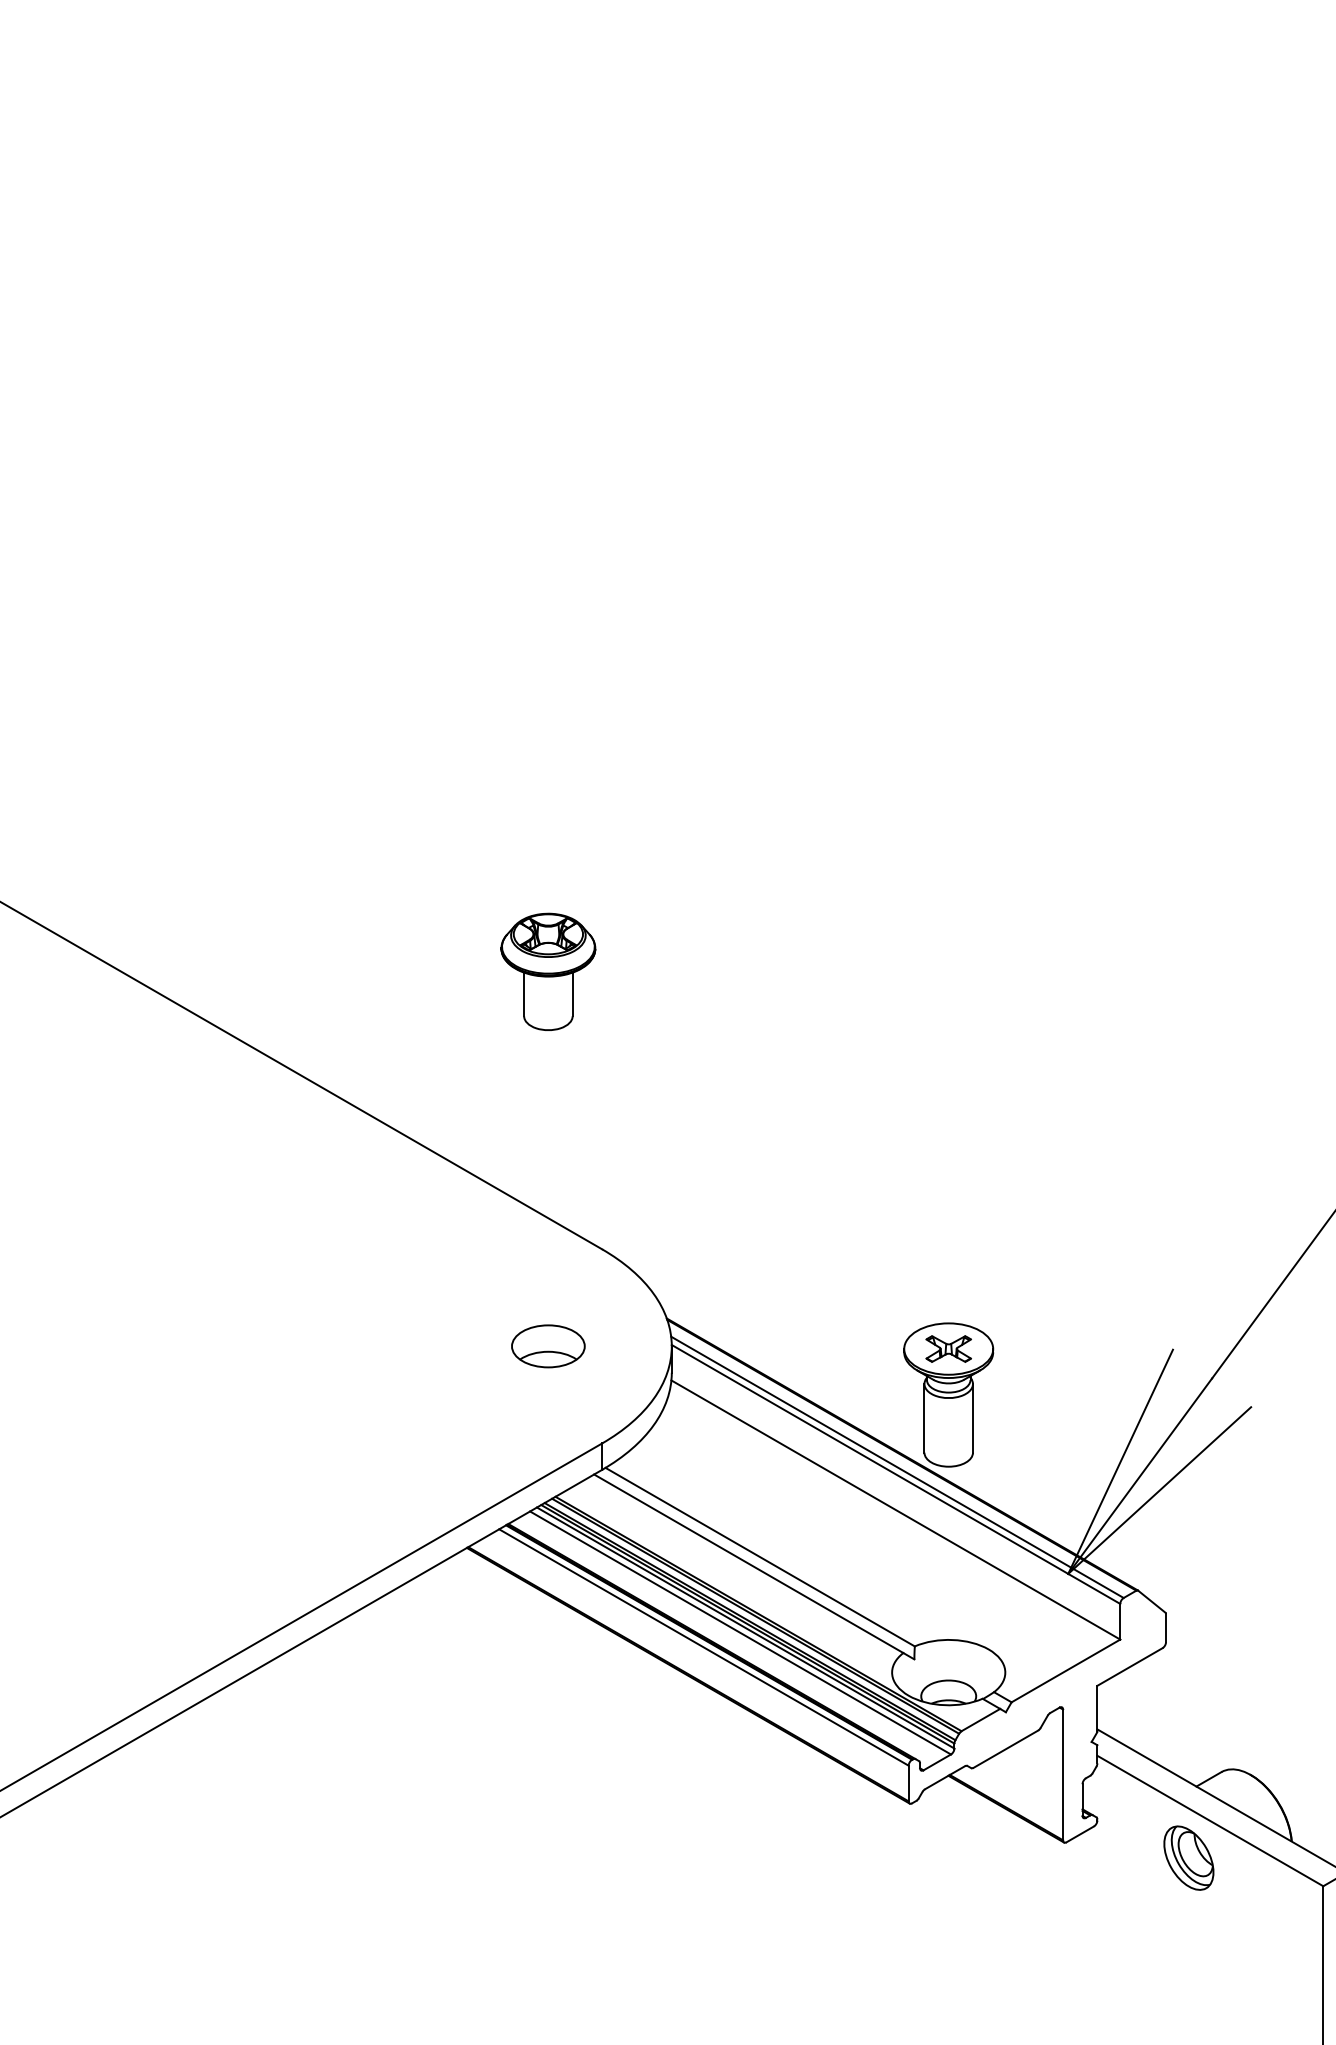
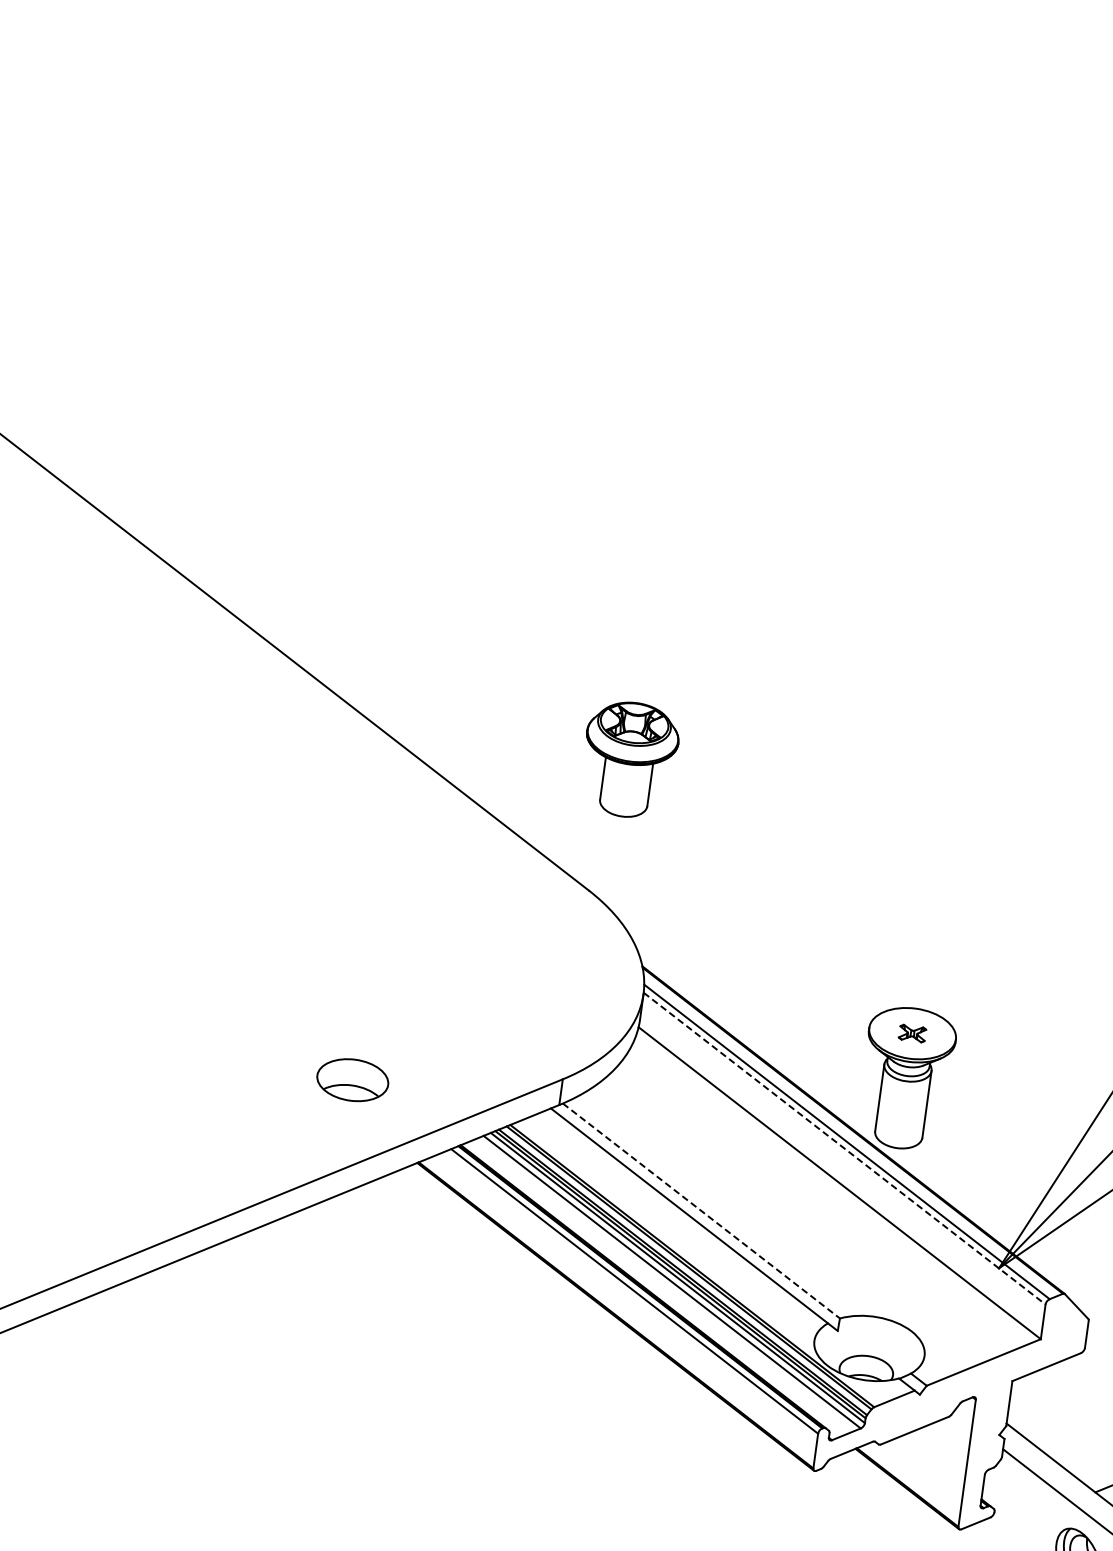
part: (548, 971) -> (629, 759), moved
part: (548, 1346) -> (352, 1080), moved
part: (948, 1348) -> (912, 1033), size x0.6
line: (896, 1474) -> (845, 1148), solid -> dashed
line: (760, 1557) -> (701, 1211), solid -> dashed

